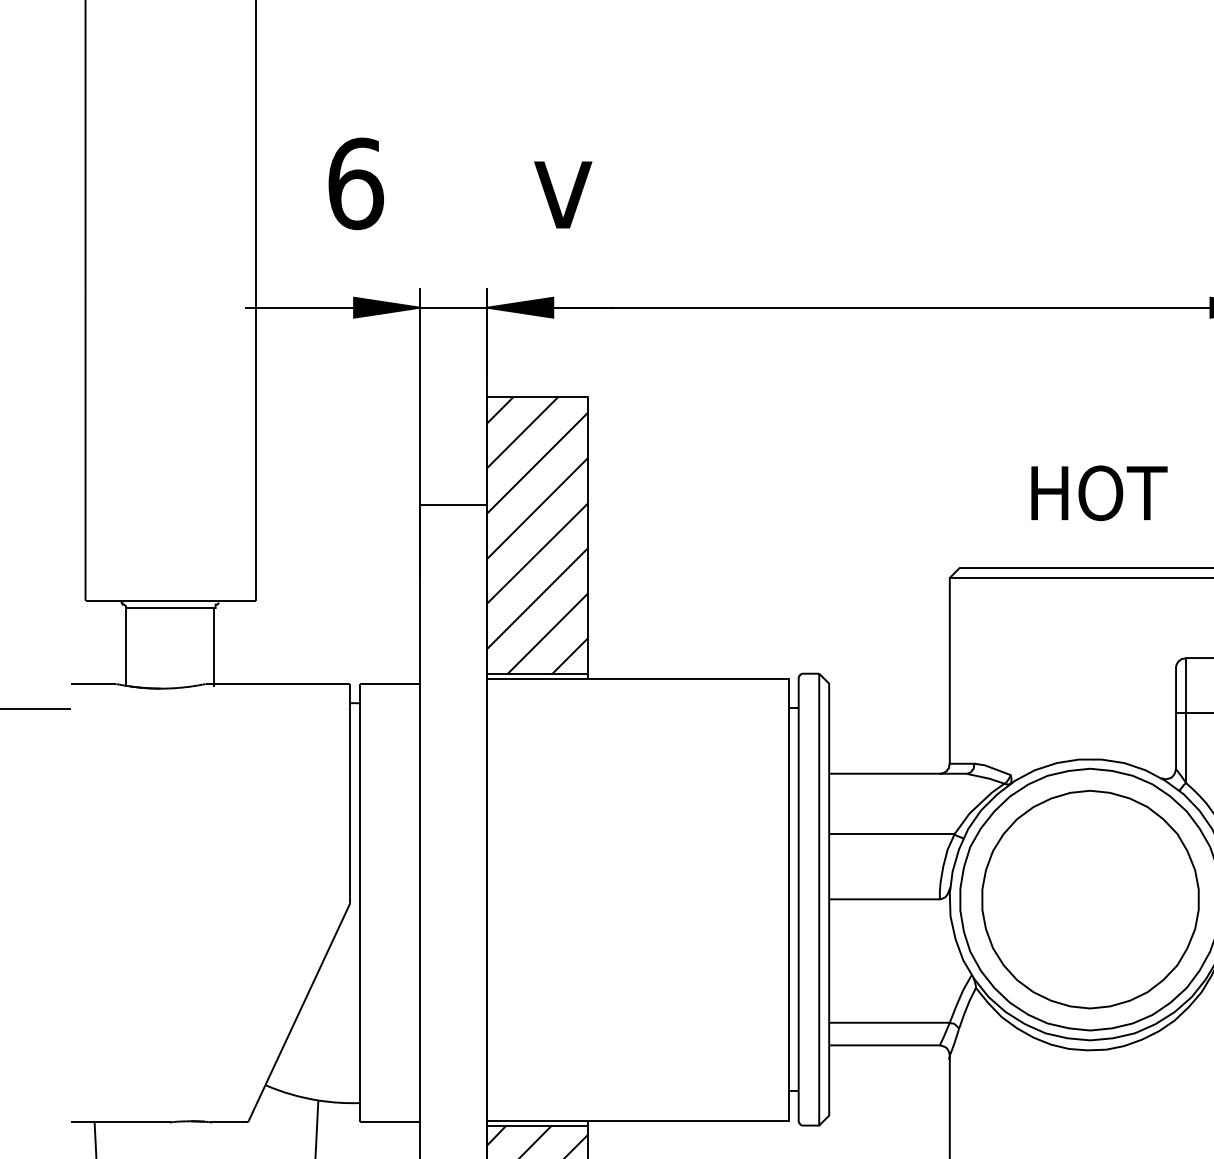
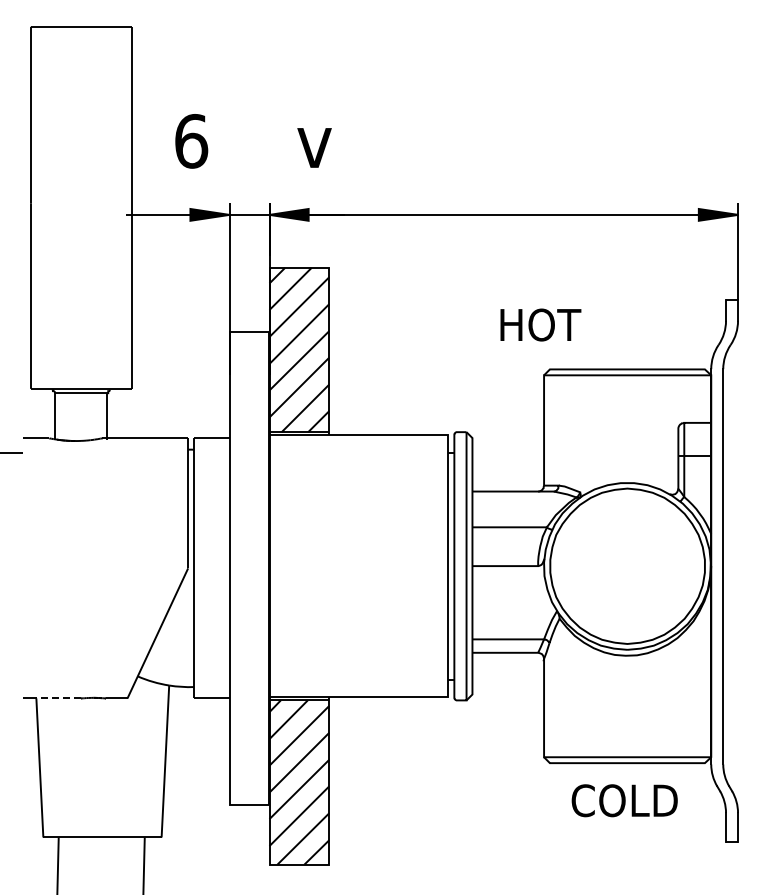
text: (1098, 492) -> (540, 324), moved
part: (1090, 898) -> (627, 565), removed
line: (131, 1122) -> (58, 698), solid -> dashed

